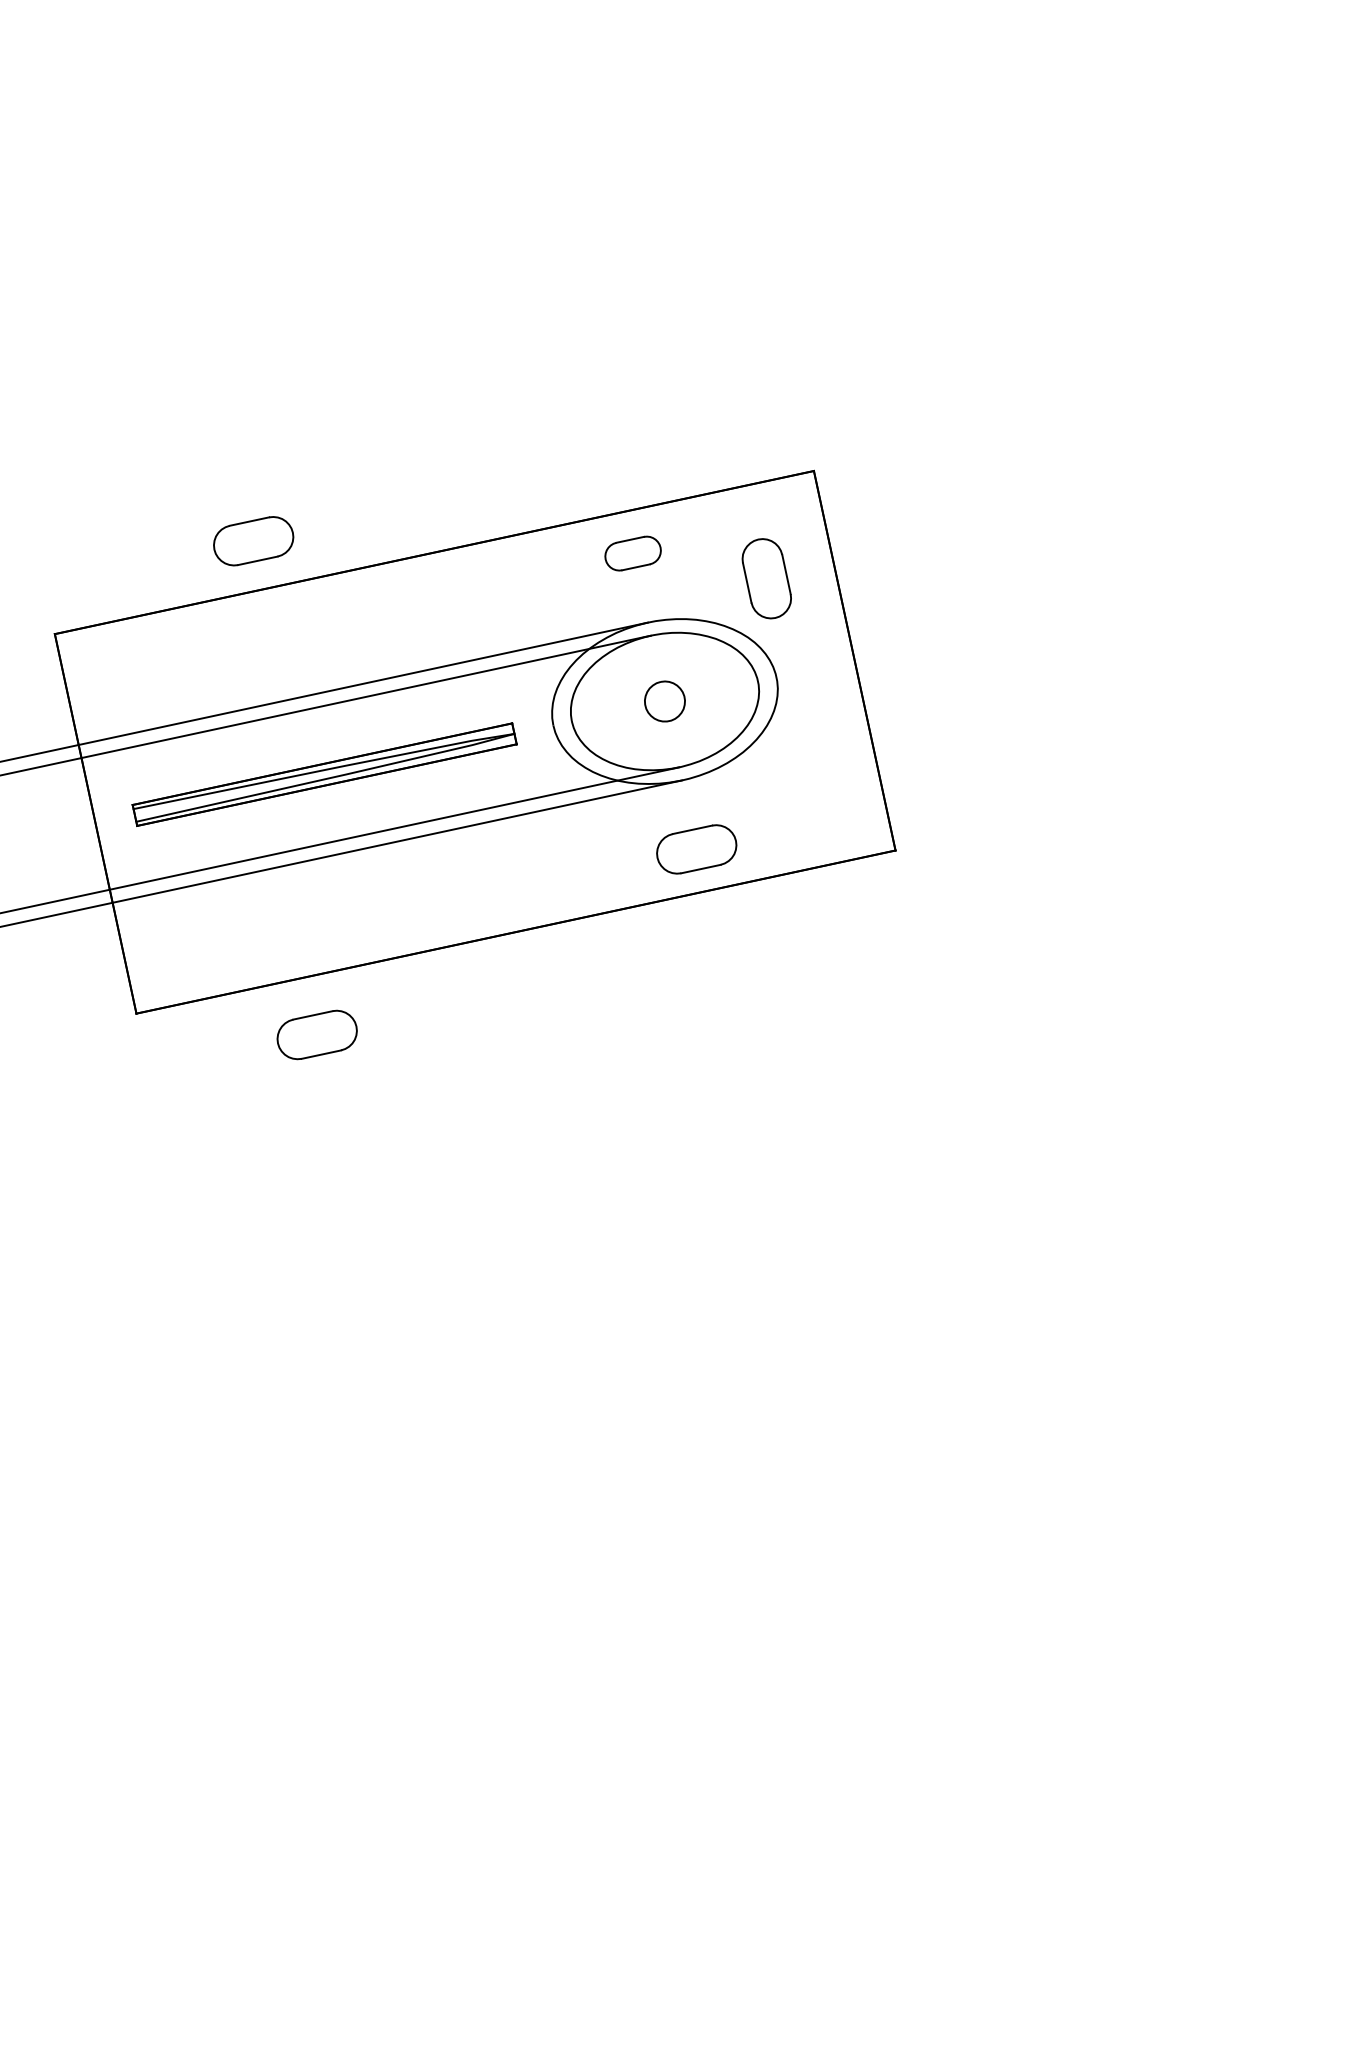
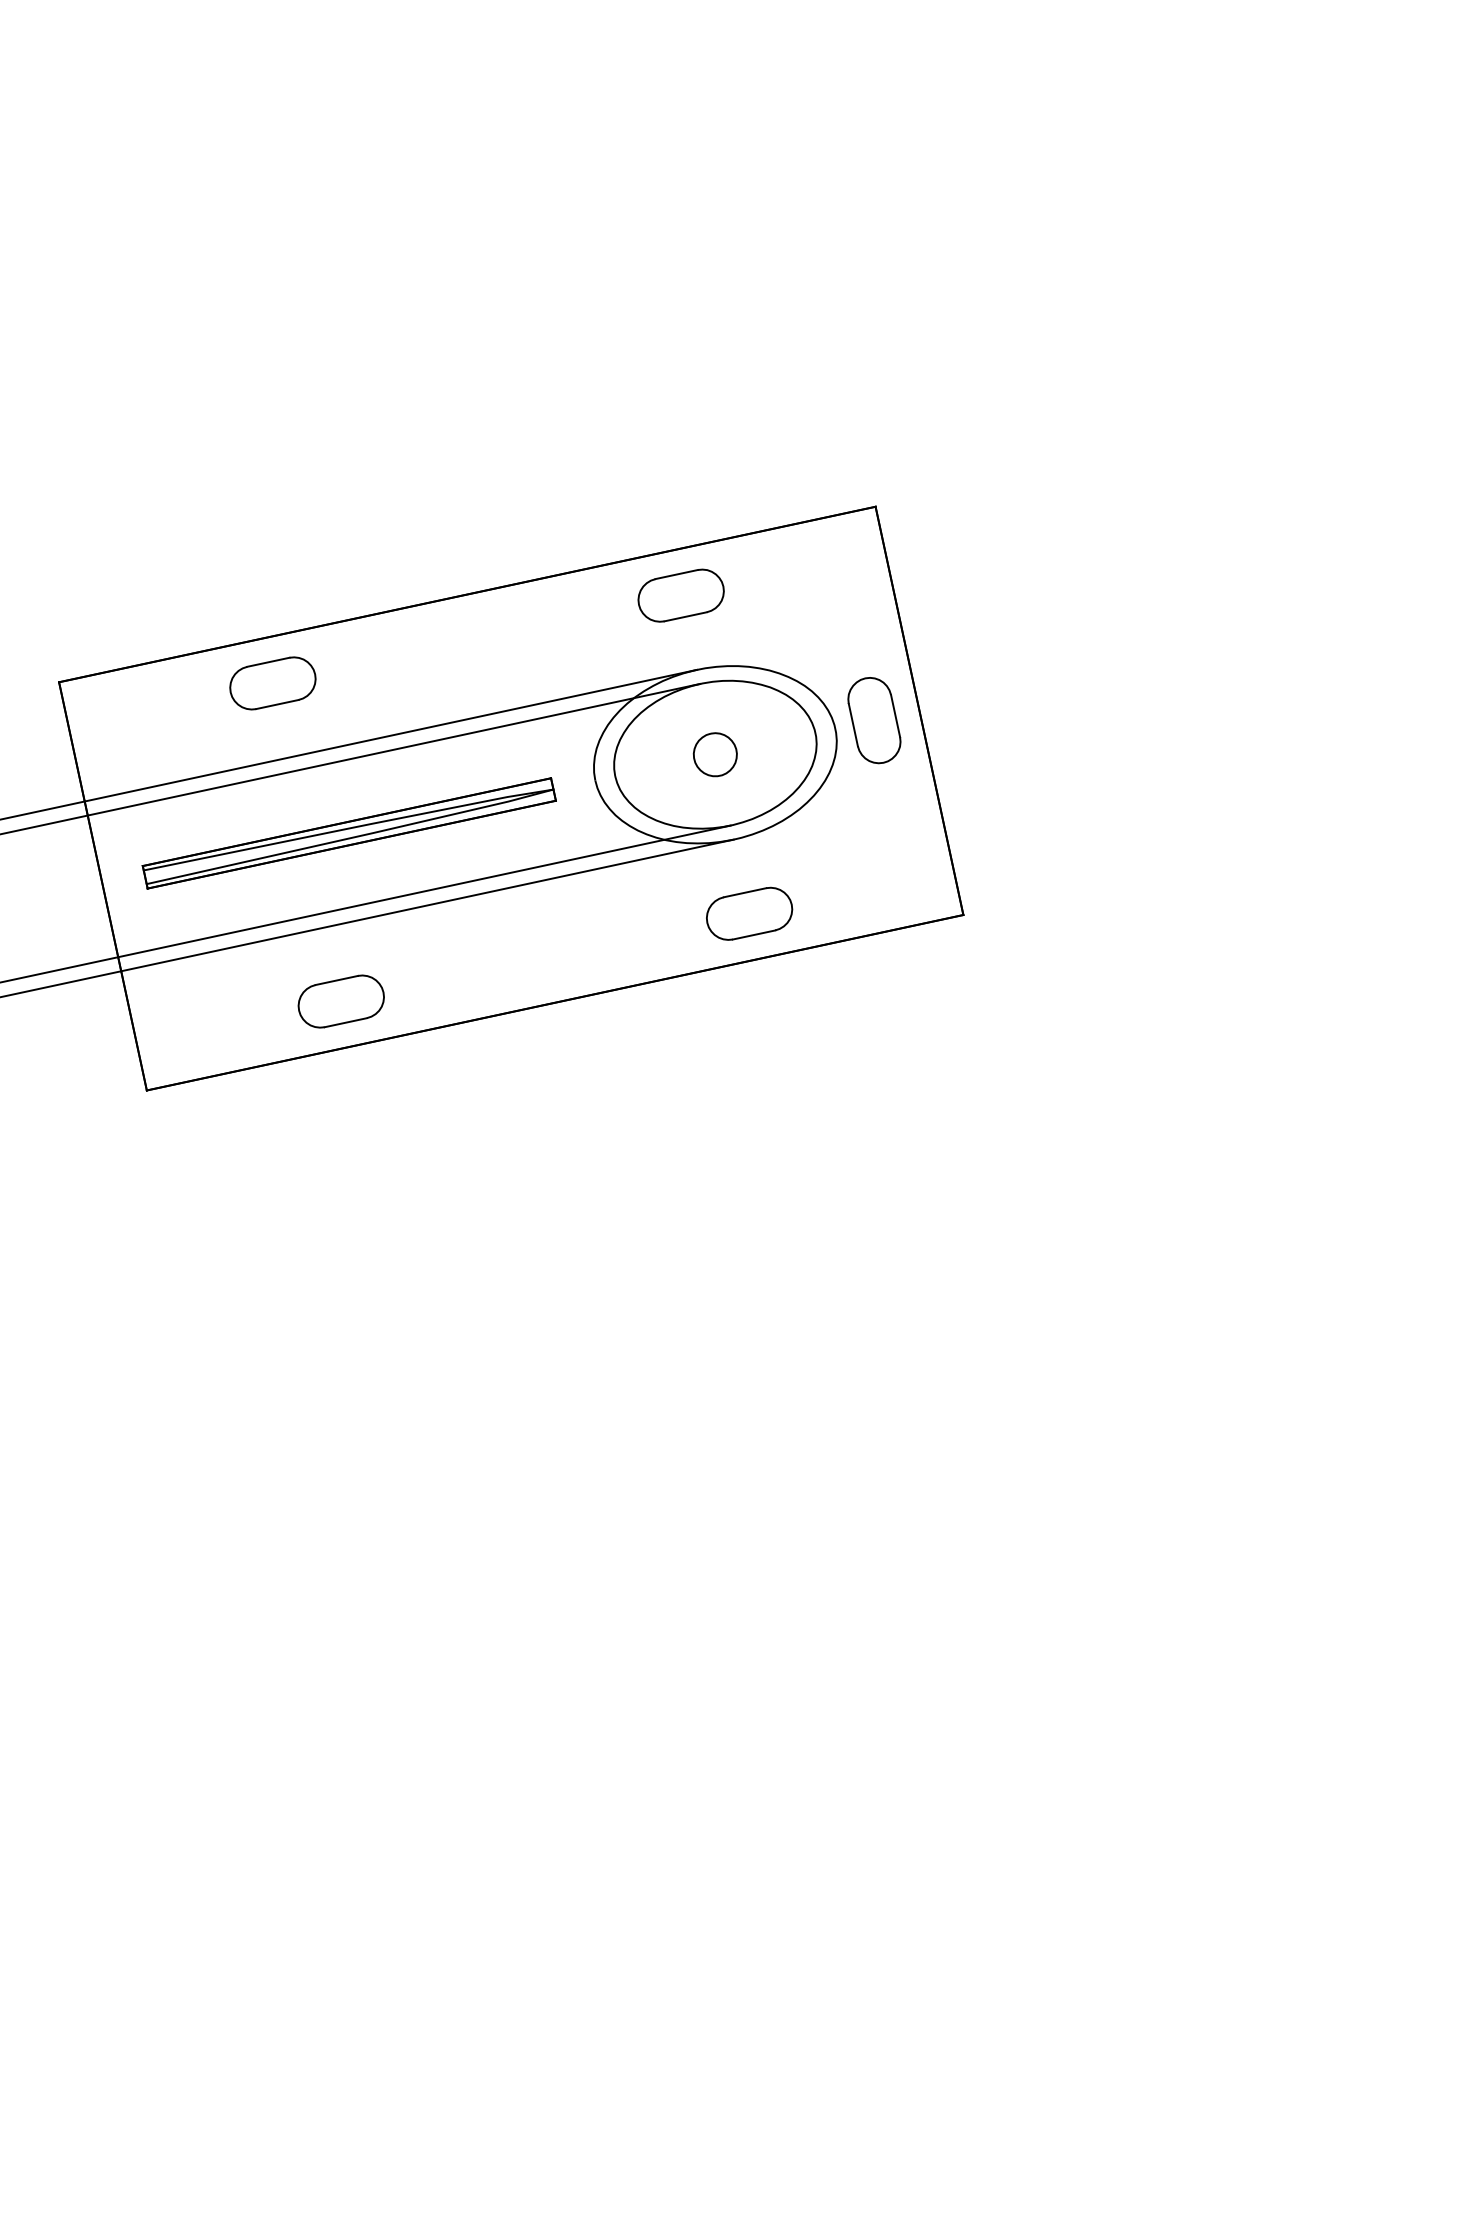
part: (253, 541) -> (272, 683), moved
part: (632, 553) -> (680, 595), size x1.43
part: (766, 578) -> (874, 720), moved
part: (316, 1034) -> (340, 1001), moved

